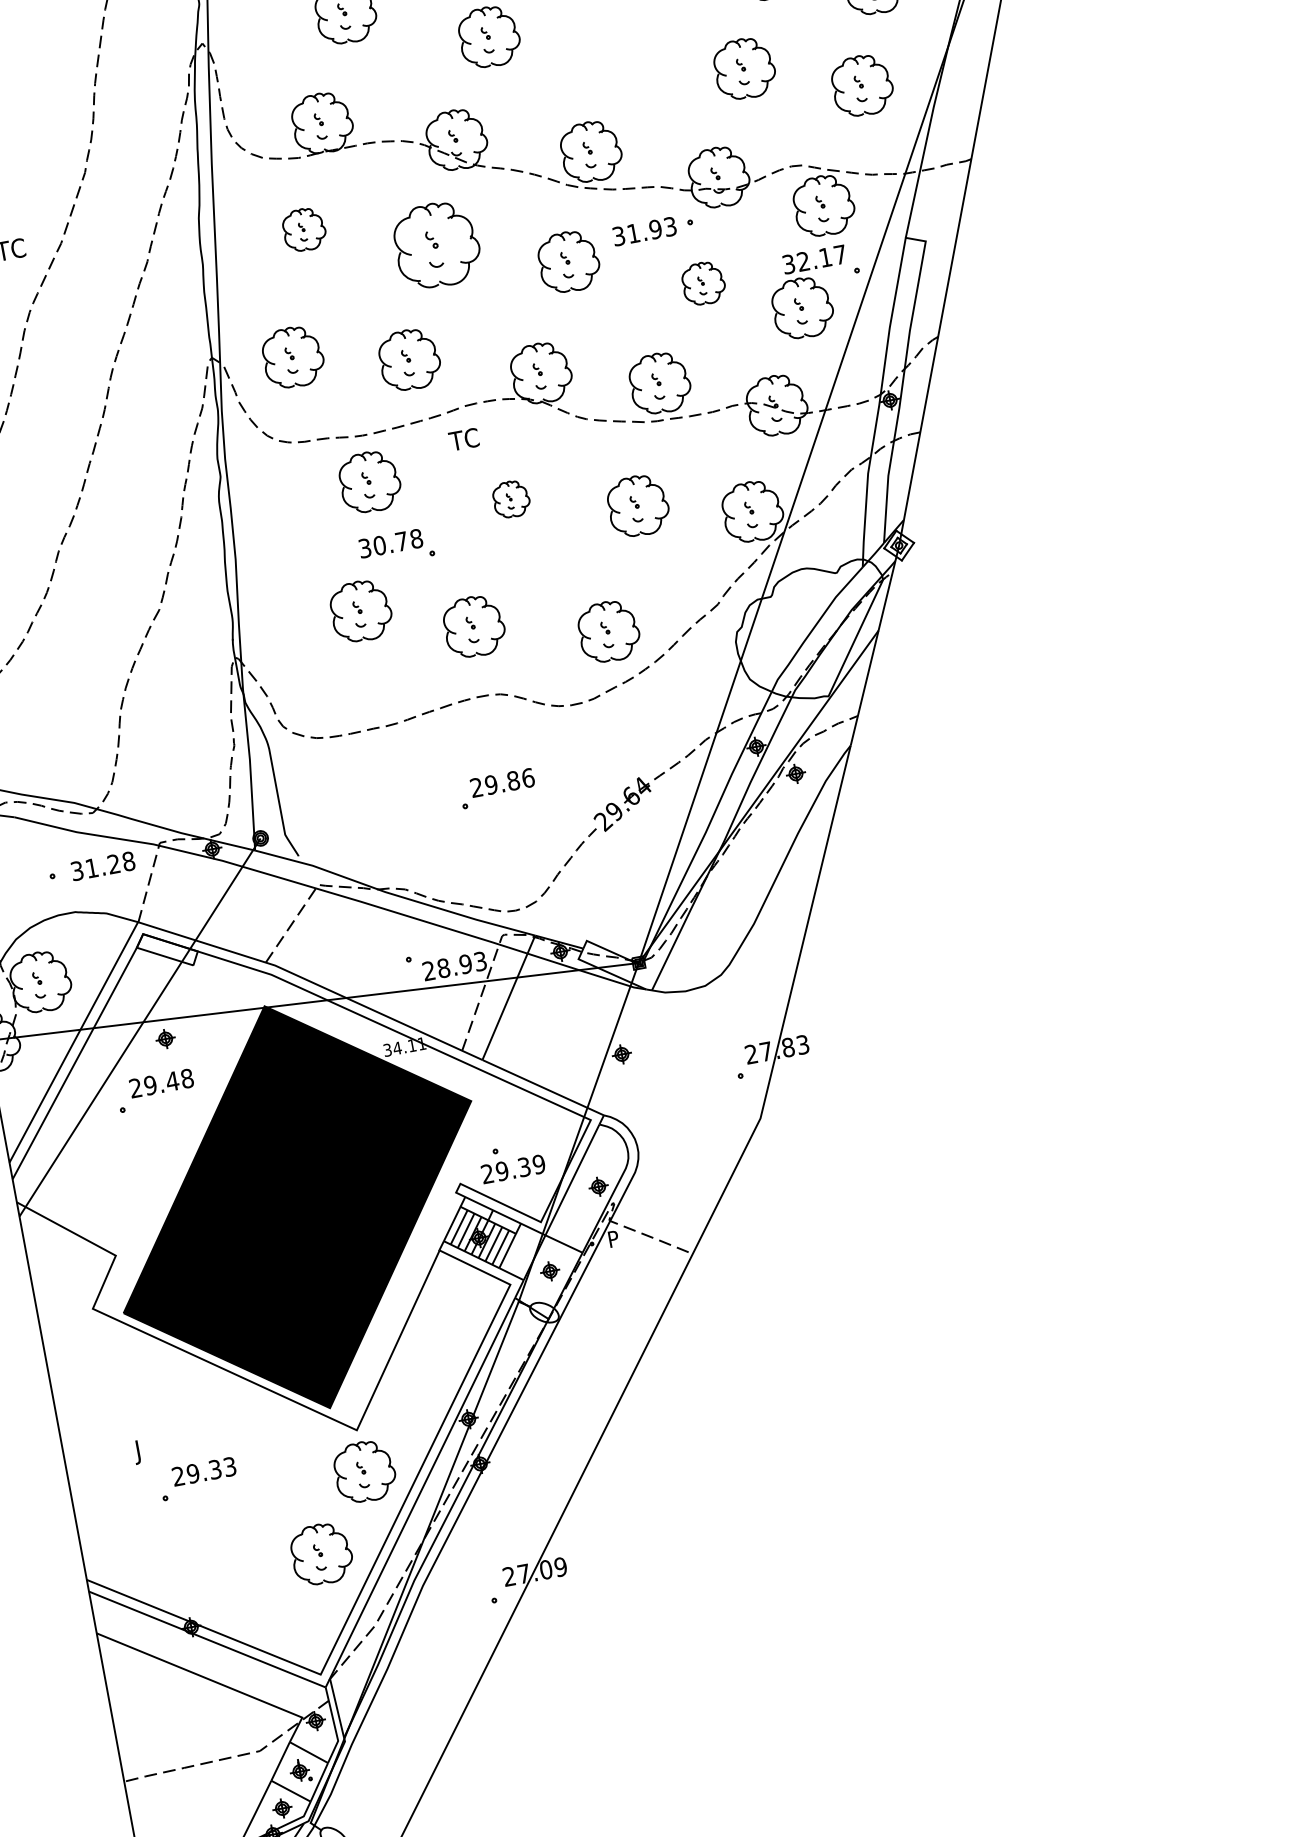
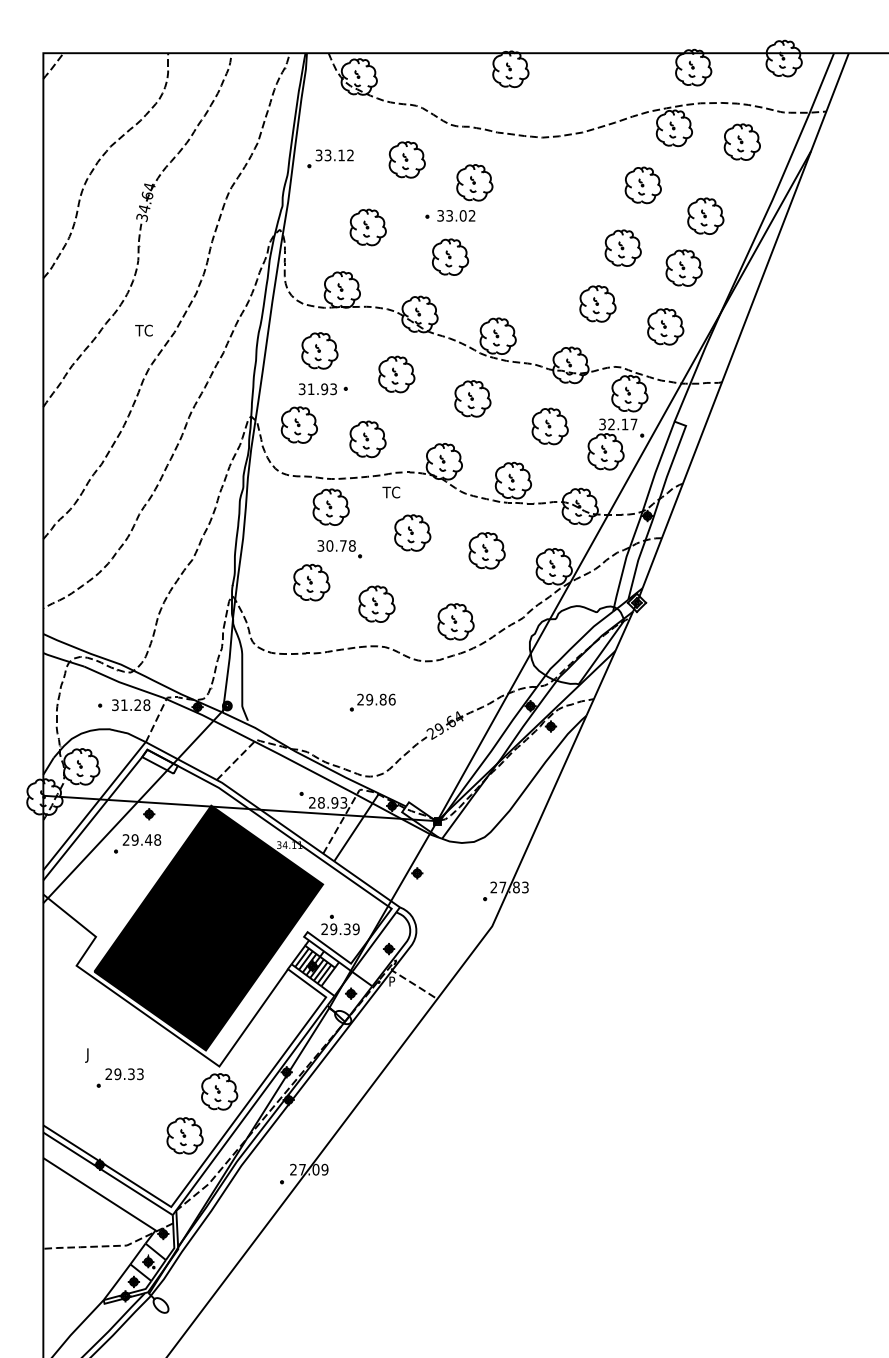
part: (303, 229) -> (319, 350), size x1.43
part: (652, 230) -> (322, 389), moved
part: (436, 245) -> (396, 374), size x0.71
part: (702, 283) -> (549, 426), size x1.43
part: (510, 498) -> (412, 532), size x1.67

